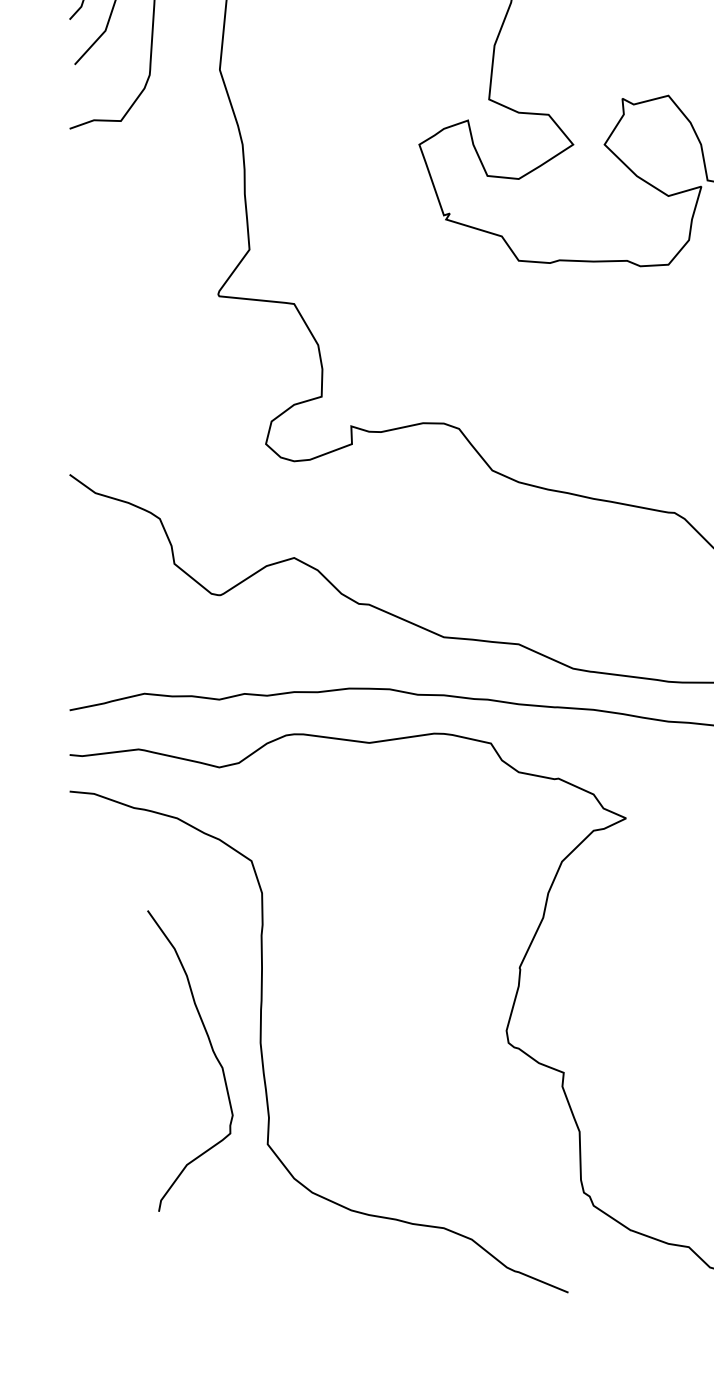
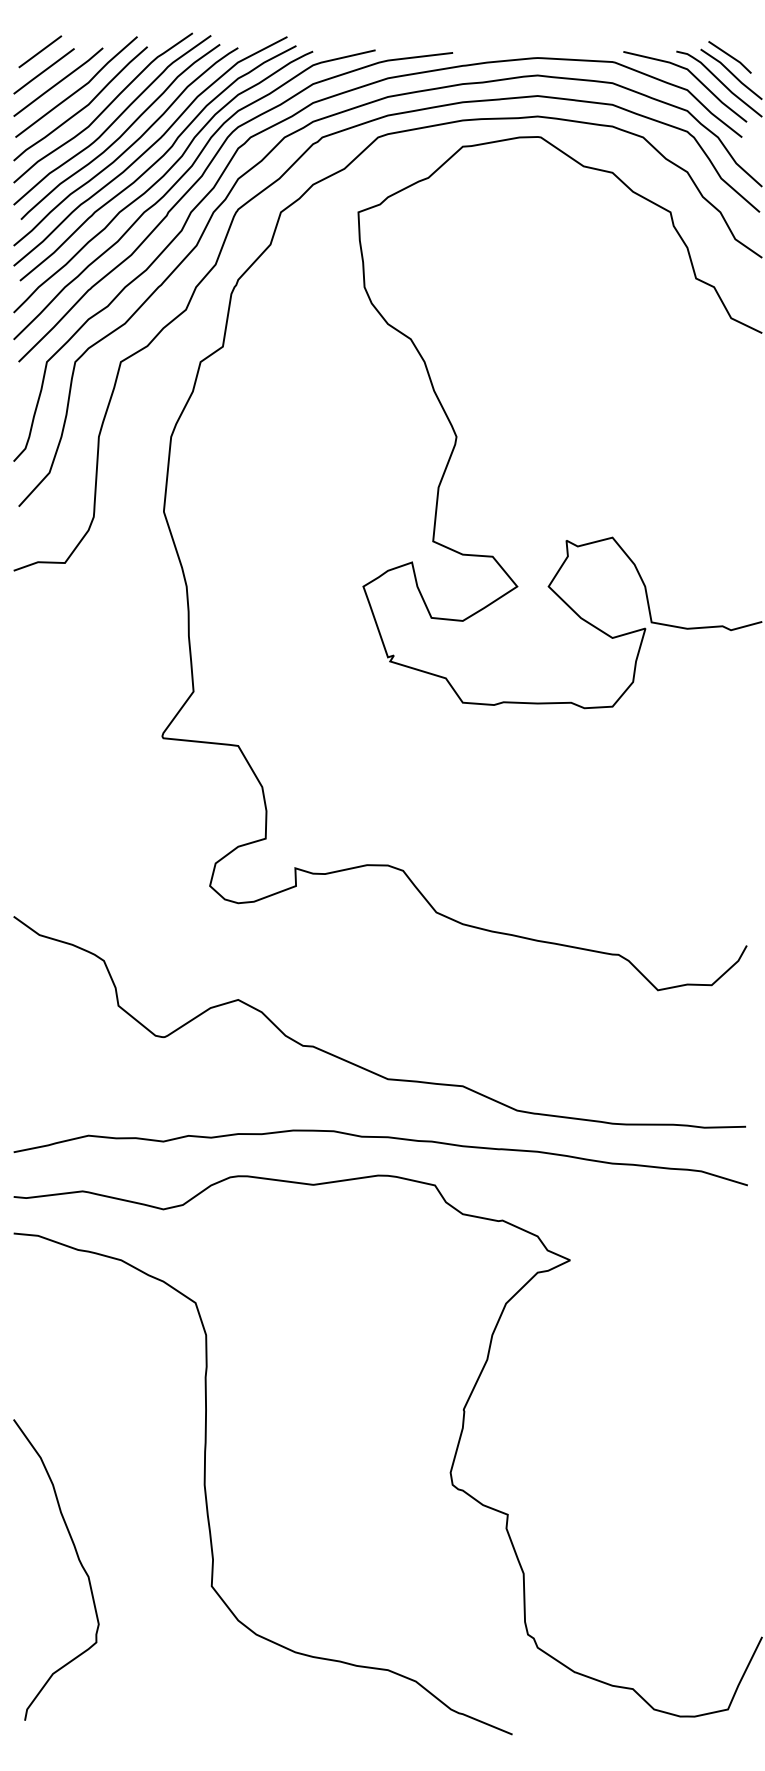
curve: (211, 1049) -> (77, 1558), moved

